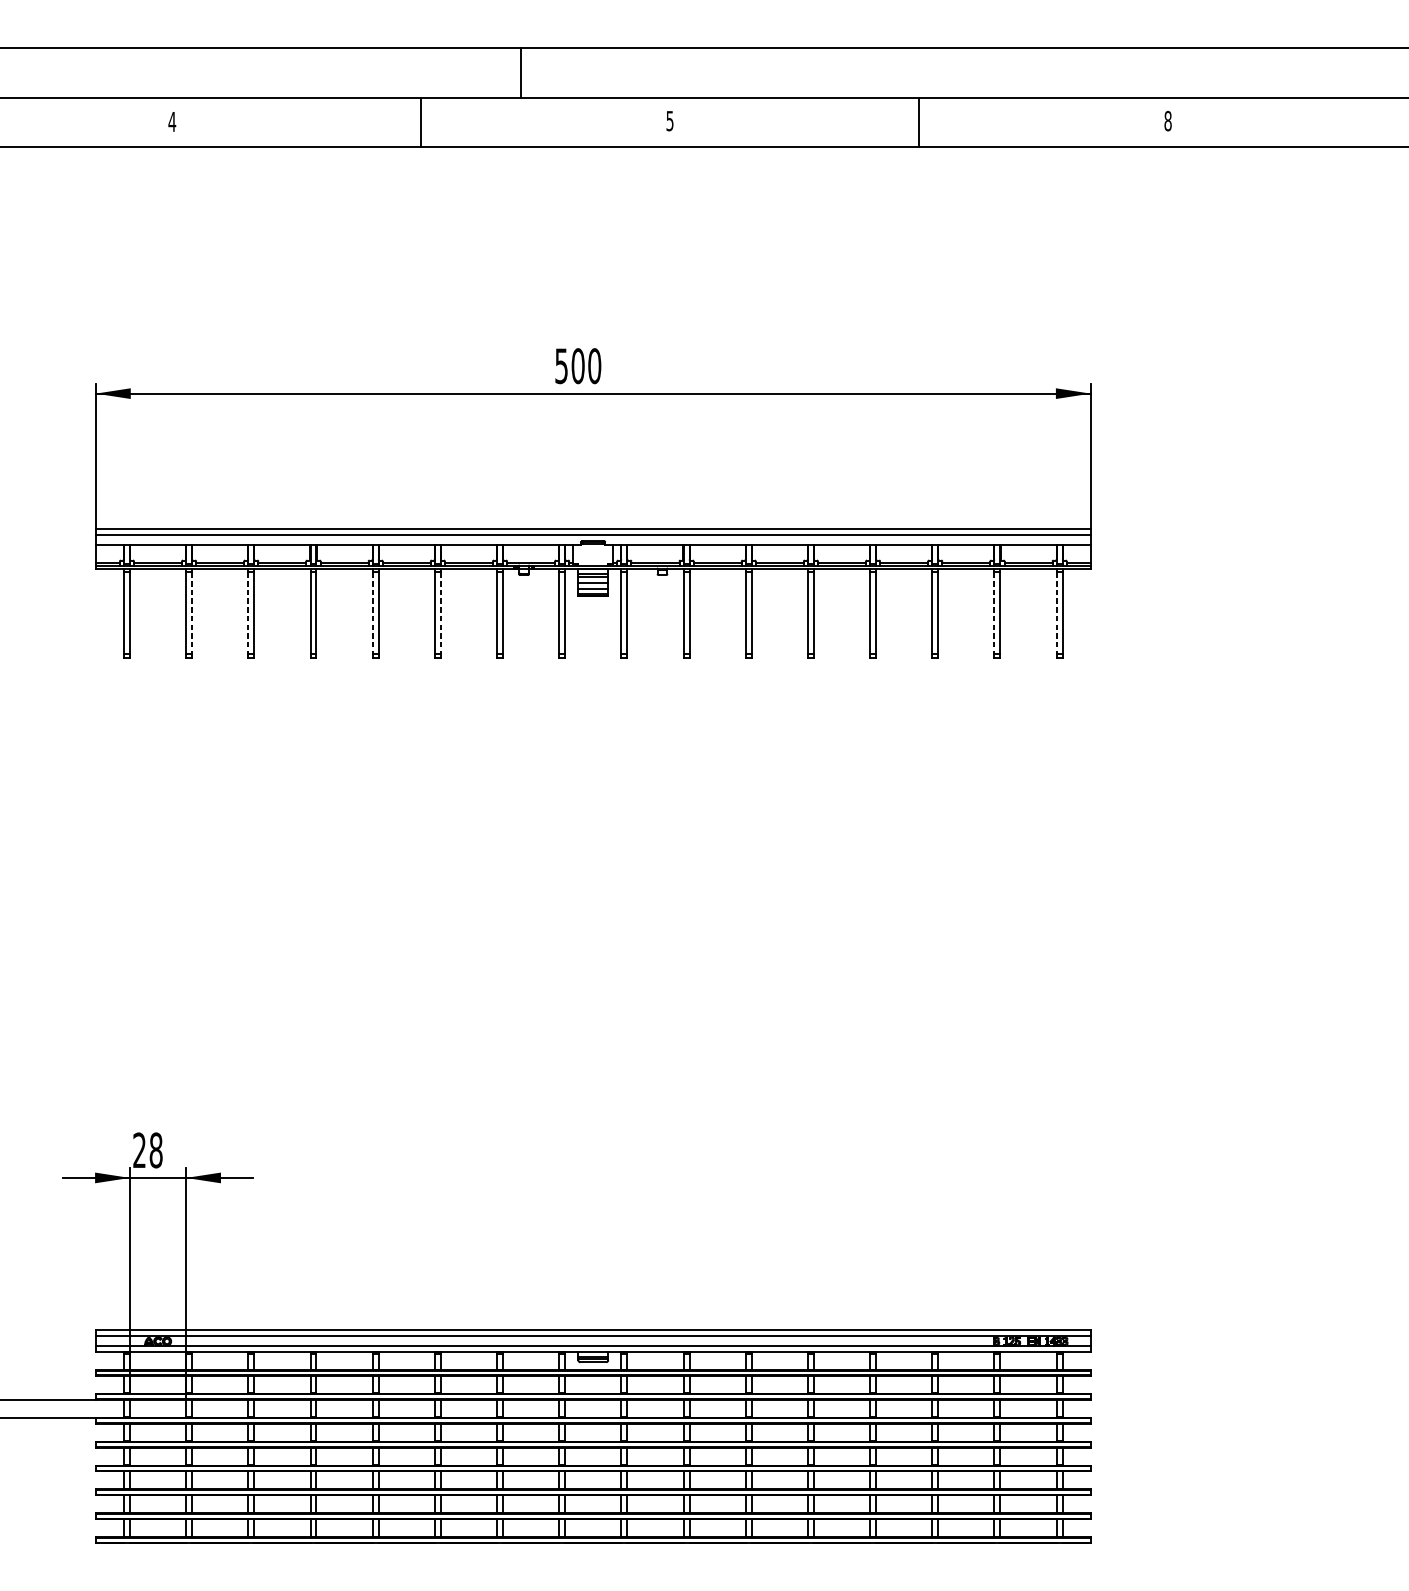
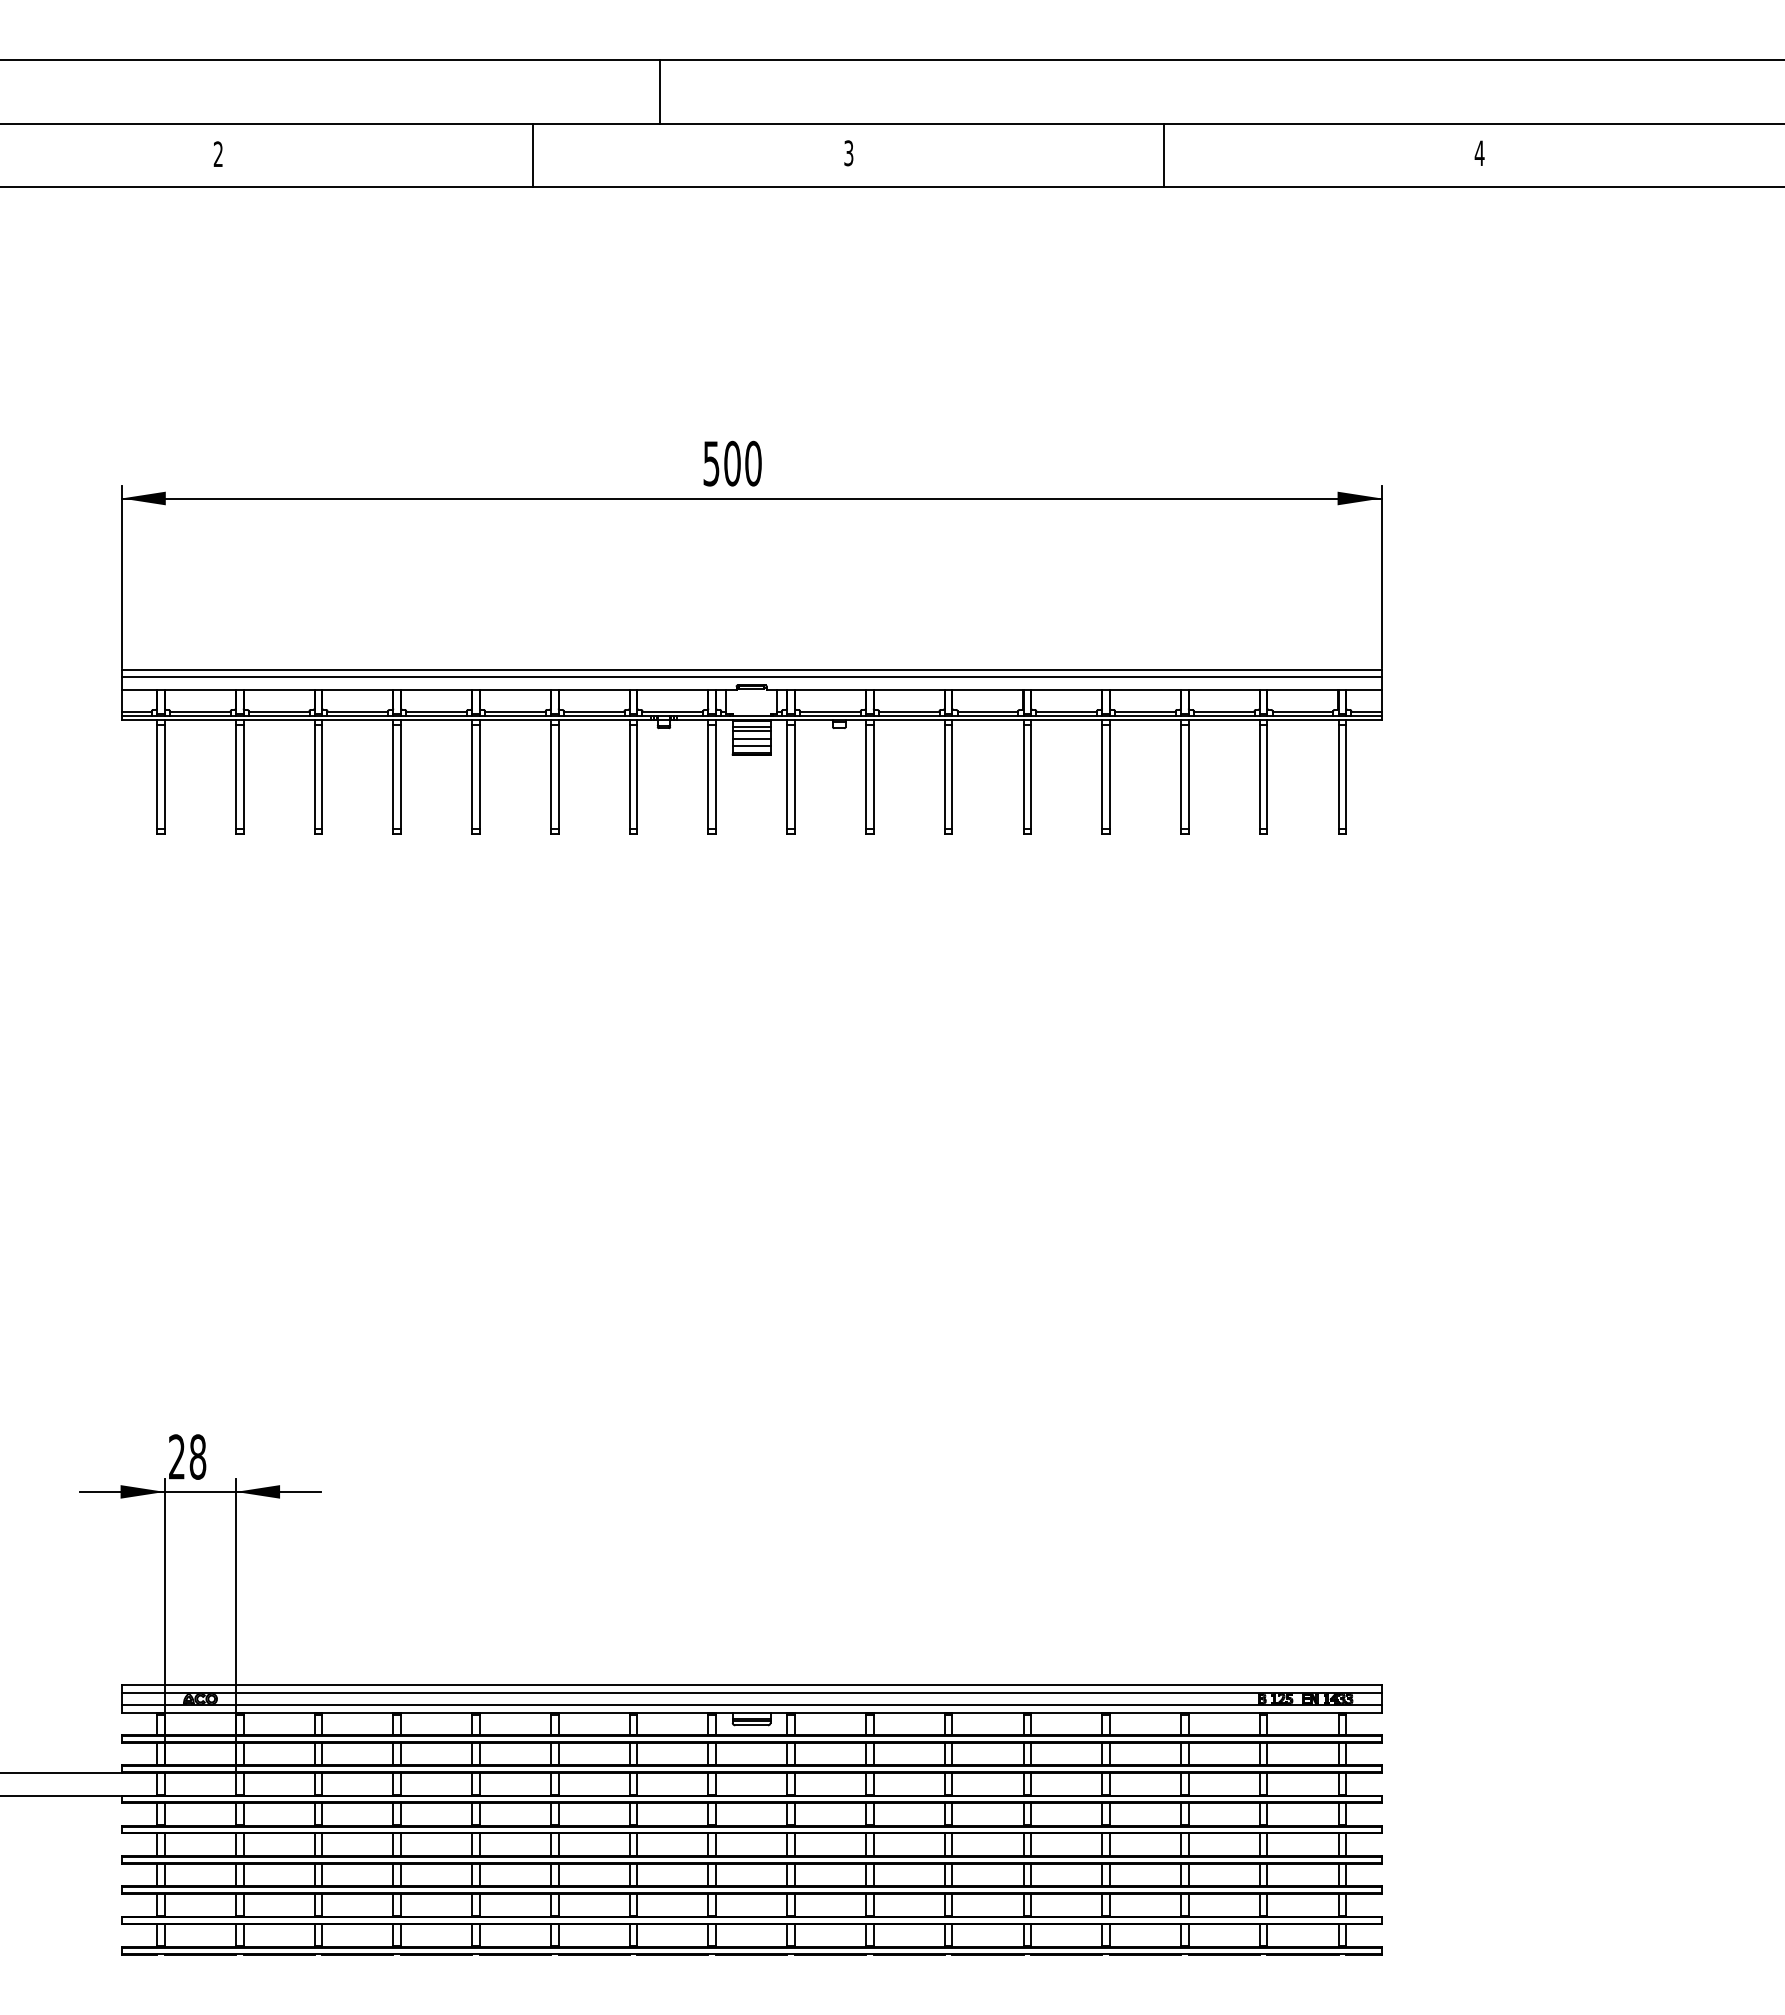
text: (669, 120) -> (848, 152), 5 -> 3
text: (172, 121) -> (218, 153), 4 -> 2
text: (1167, 121) -> (1479, 153), 8 -> 4
line: (192, 613) -> (243, 776), dashed -> solid
line: (248, 613) -> (314, 776), dashed -> solid
line: (372, 613) -> (472, 776), dashed -> solid
line: (440, 613) -> (558, 776), dashed -> solid
line: (994, 613) -> (1259, 776), dashed -> solid
line: (1056, 613) -> (1338, 776), dashed -> solid

